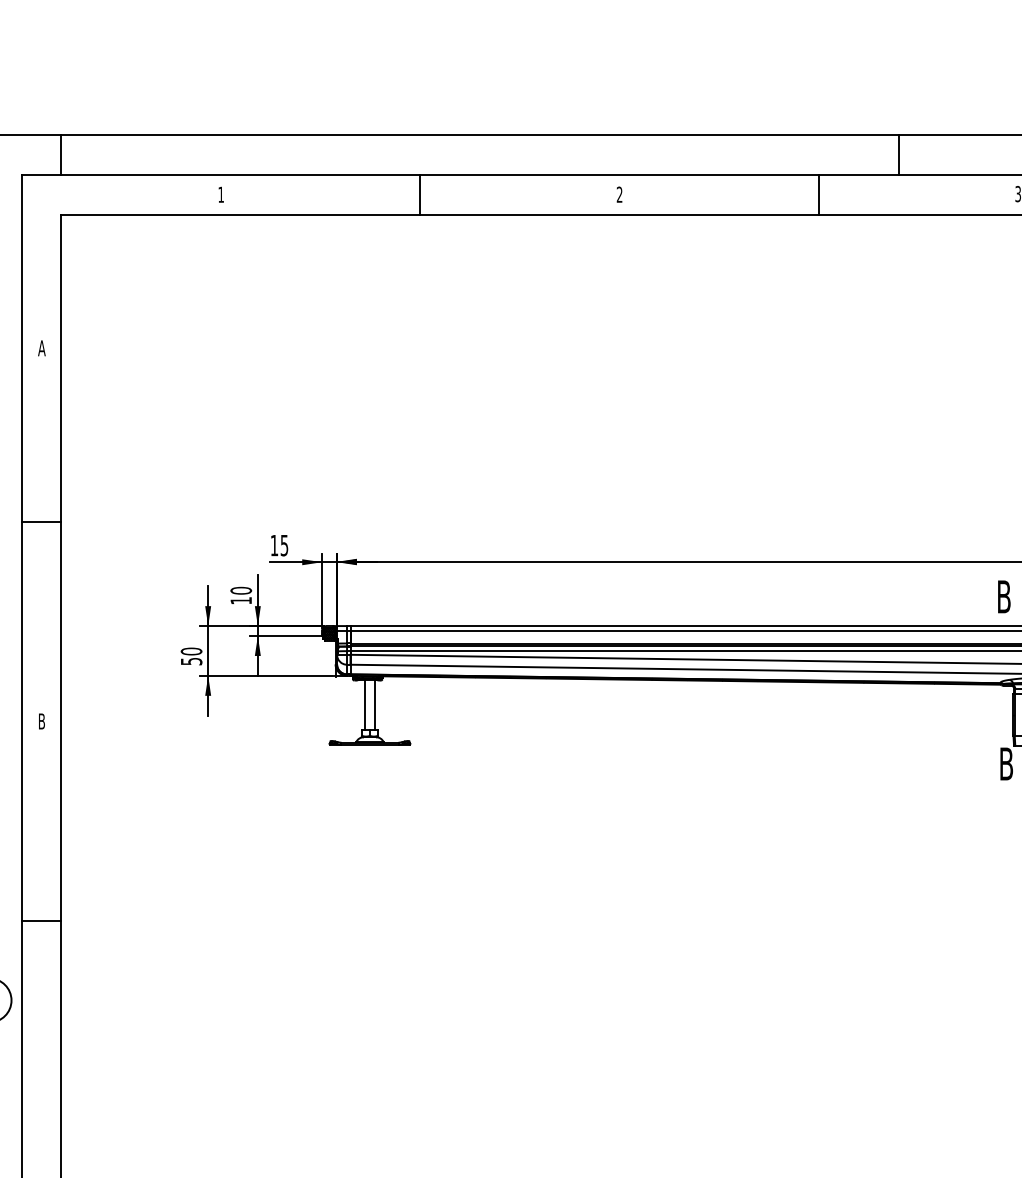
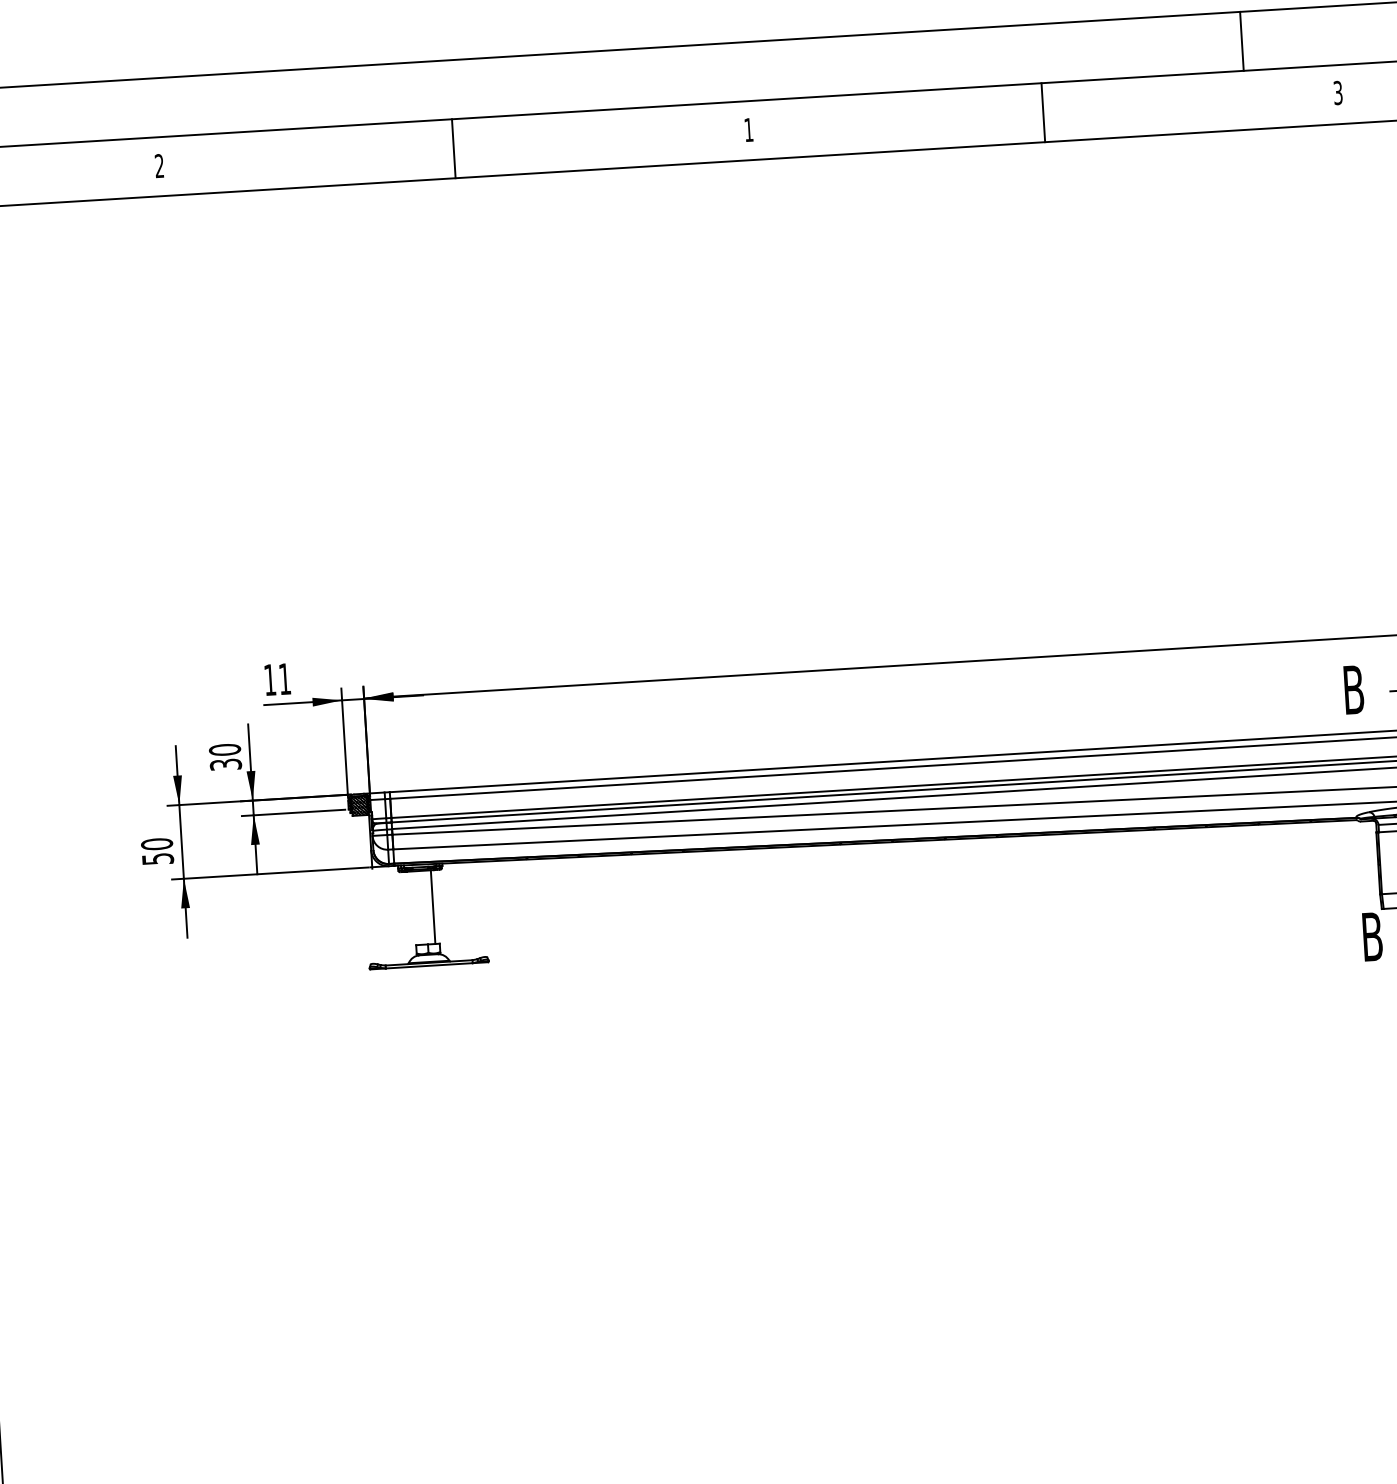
line: (898, 155) -> (1241, 41), moved
text: (220, 194) -> (158, 165), 1 -> 2
text: (619, 194) -> (748, 129), 2 -> 1
text: (284, 545) -> (284, 679), 15 -> 11
text: (241, 600) -> (226, 764), 10 -> 30
line: (364, 705) -> (417, 908), removed

